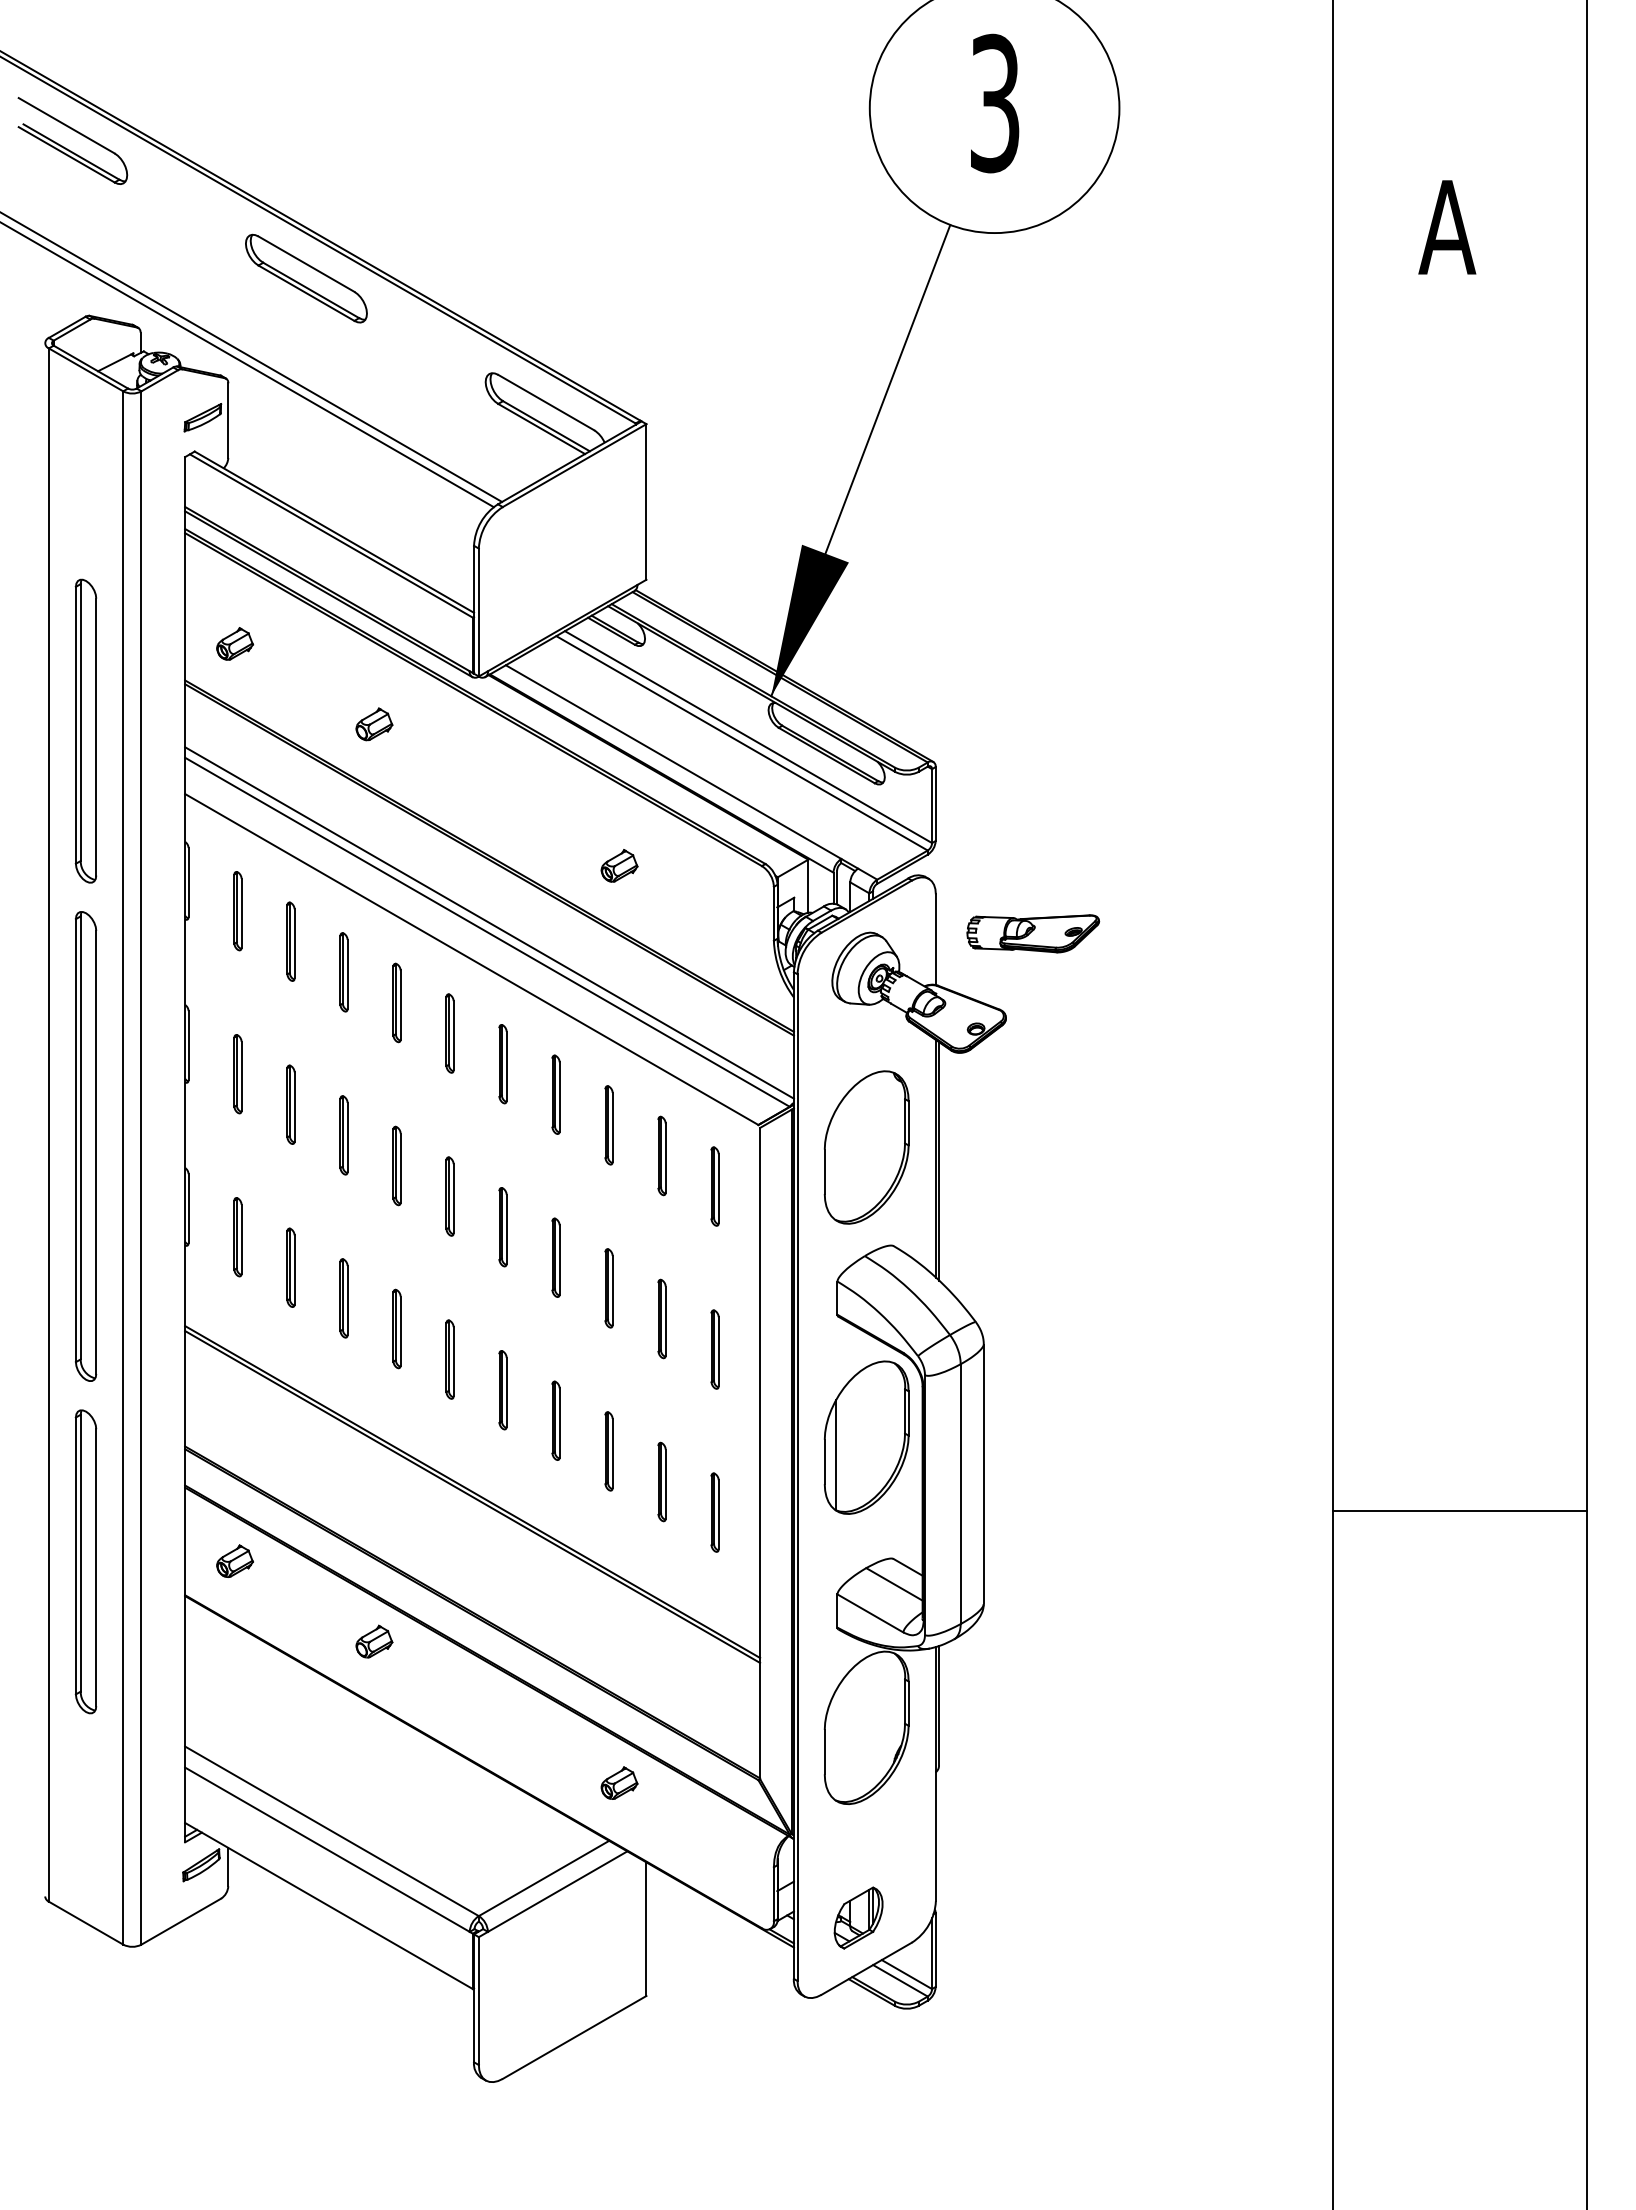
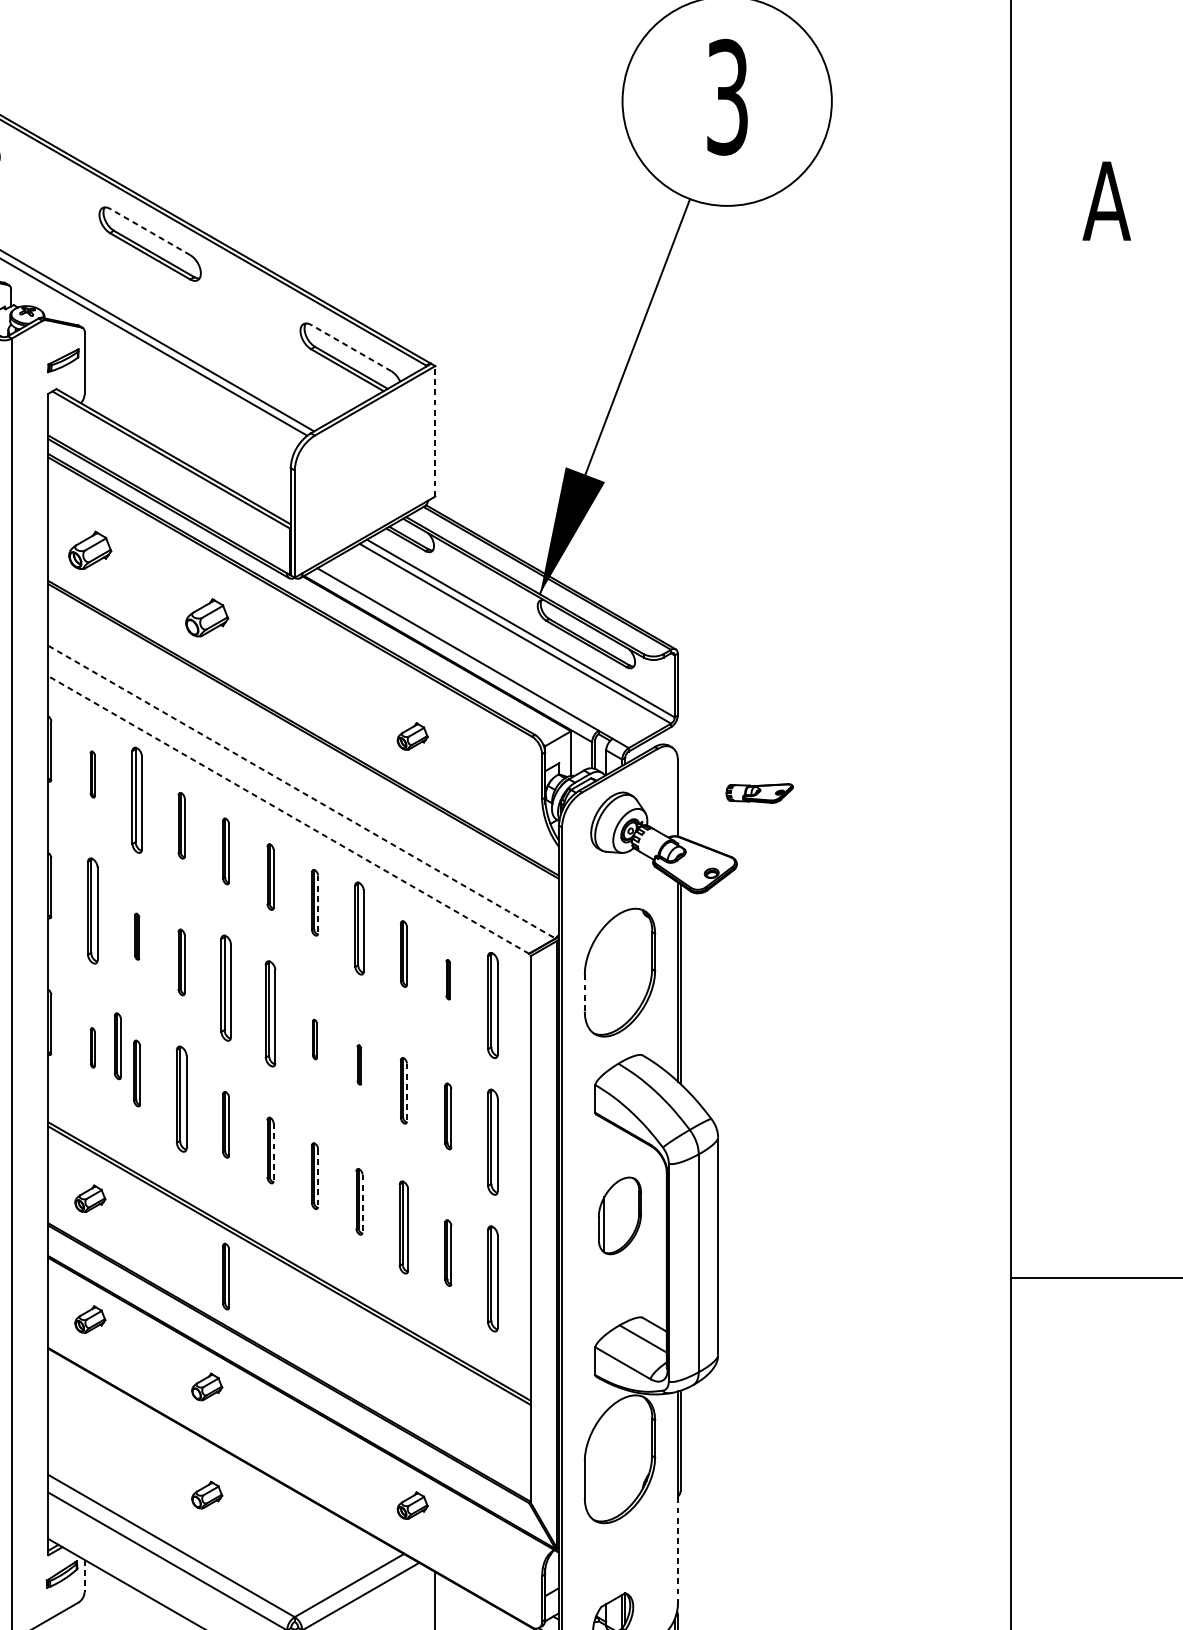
line: (306, 263) -> (150, 231), solid -> dashed
line: (545, 402) -> (350, 347), solid -> dashed
line: (646, 501) -> (435, 430), solid -> dashed
part: (235, 643) -> (90, 550), size x1.4
part: (374, 724) -> (207, 617), size x1.4
part: (237, 911) -> (92, 774), size x0.7
line: (489, 922) -> (303, 783), removed
line: (487, 932) -> (301, 792), solid -> dashed
part: (1033, 933) -> (759, 793), size x0.6
part: (290, 941) -> (136, 799), size x1.6
line: (471, 959) -> (288, 815), solid -> dashed
line: (506, 1066) -> (317, 904), solid -> dashed
part: (237, 1074) -> (92, 911), size x1.6
part: (555, 1094) -> (359, 928), size x1.4
part: (290, 1104) -> (136, 936), size x0.7
part: (661, 1155) -> (447, 979), size x0.6
part: (396, 1165) -> (225, 987), size x1.6
line: (824, 1172) -> (584, 993), solid -> dashed
part: (714, 1186) -> (492, 1005), size x1.6
part: (449, 1196) -> (270, 1013), size x1.6
part: (502, 1227) -> (314, 1039), size x0.6
part: (267, 1235) -> (117, 1046), added
part: (237, 1237) -> (92, 1048), size x0.6
part: (555, 1257) -> (359, 1064), size x0.6
line: (612, 1290) -> (406, 1092), solid -> dashed
part: (343, 1298) -> (181, 1099), size x1.6
part: (714, 1349) -> (492, 1142), size x1.6
line: (453, 1361) -> (273, 1152), solid -> dashed
line: (506, 1392) -> (317, 1178), solid -> dashed
part: (234, 1416) -> (89, 1198), added
line: (559, 1422) -> (362, 1203), solid -> dashed
part: (866, 1437) -> (619, 1215), size x0.6
part: (608, 1451) -> (403, 1227), size x1.4
part: (396, 1509) -> (225, 1276), added
part: (714, 1512) -> (492, 1278), size x1.6
part: (374, 1770) -> (207, 1495), added
line: (935, 1836) -> (677, 1550), solid -> dashed
line: (228, 1867) -> (84, 1576), solid -> dashed

